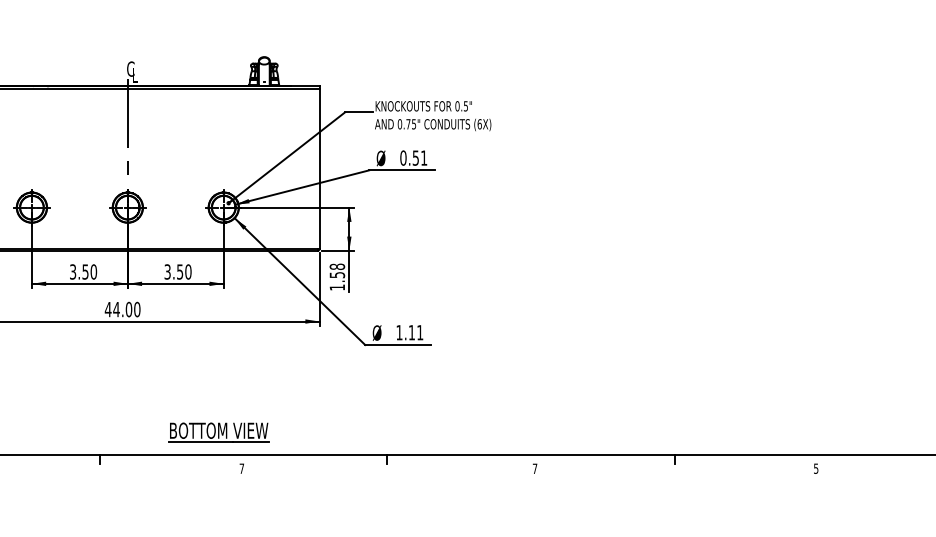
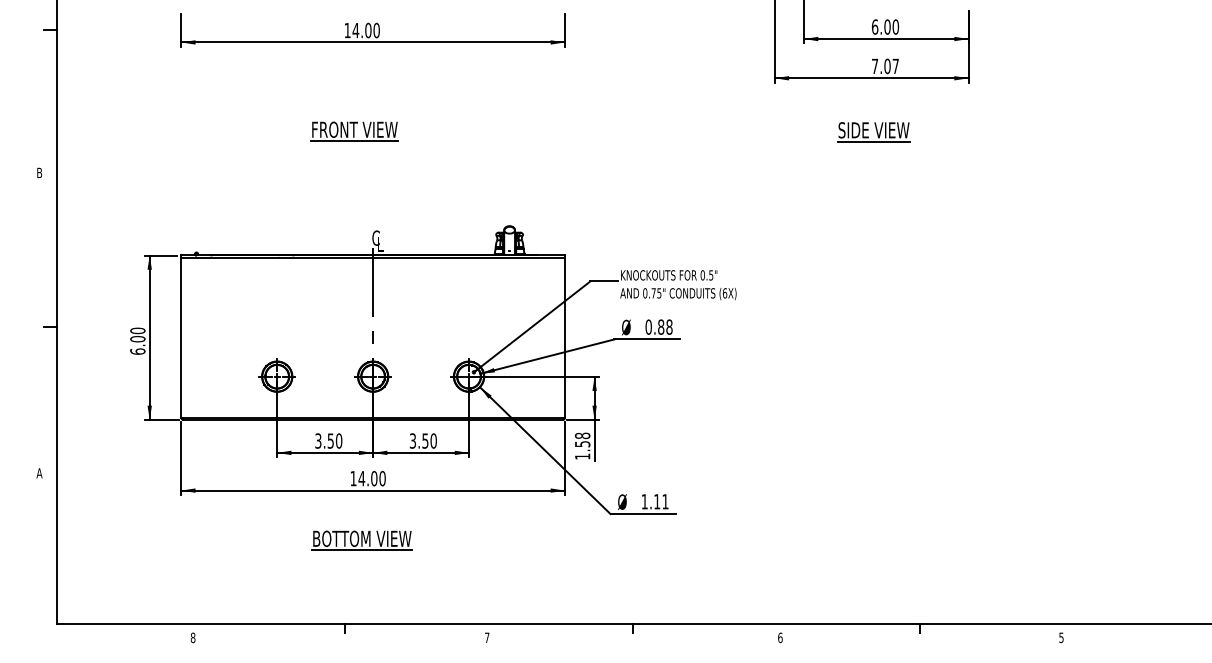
text: (420, 157) -> (665, 326), 0.51 -> 0.88
text: (108, 309) -> (353, 478), 44.00 -> 14.00
part: (218, 432) -> (361, 540), moved
text: (535, 468) -> (780, 637), 7 -> 6

